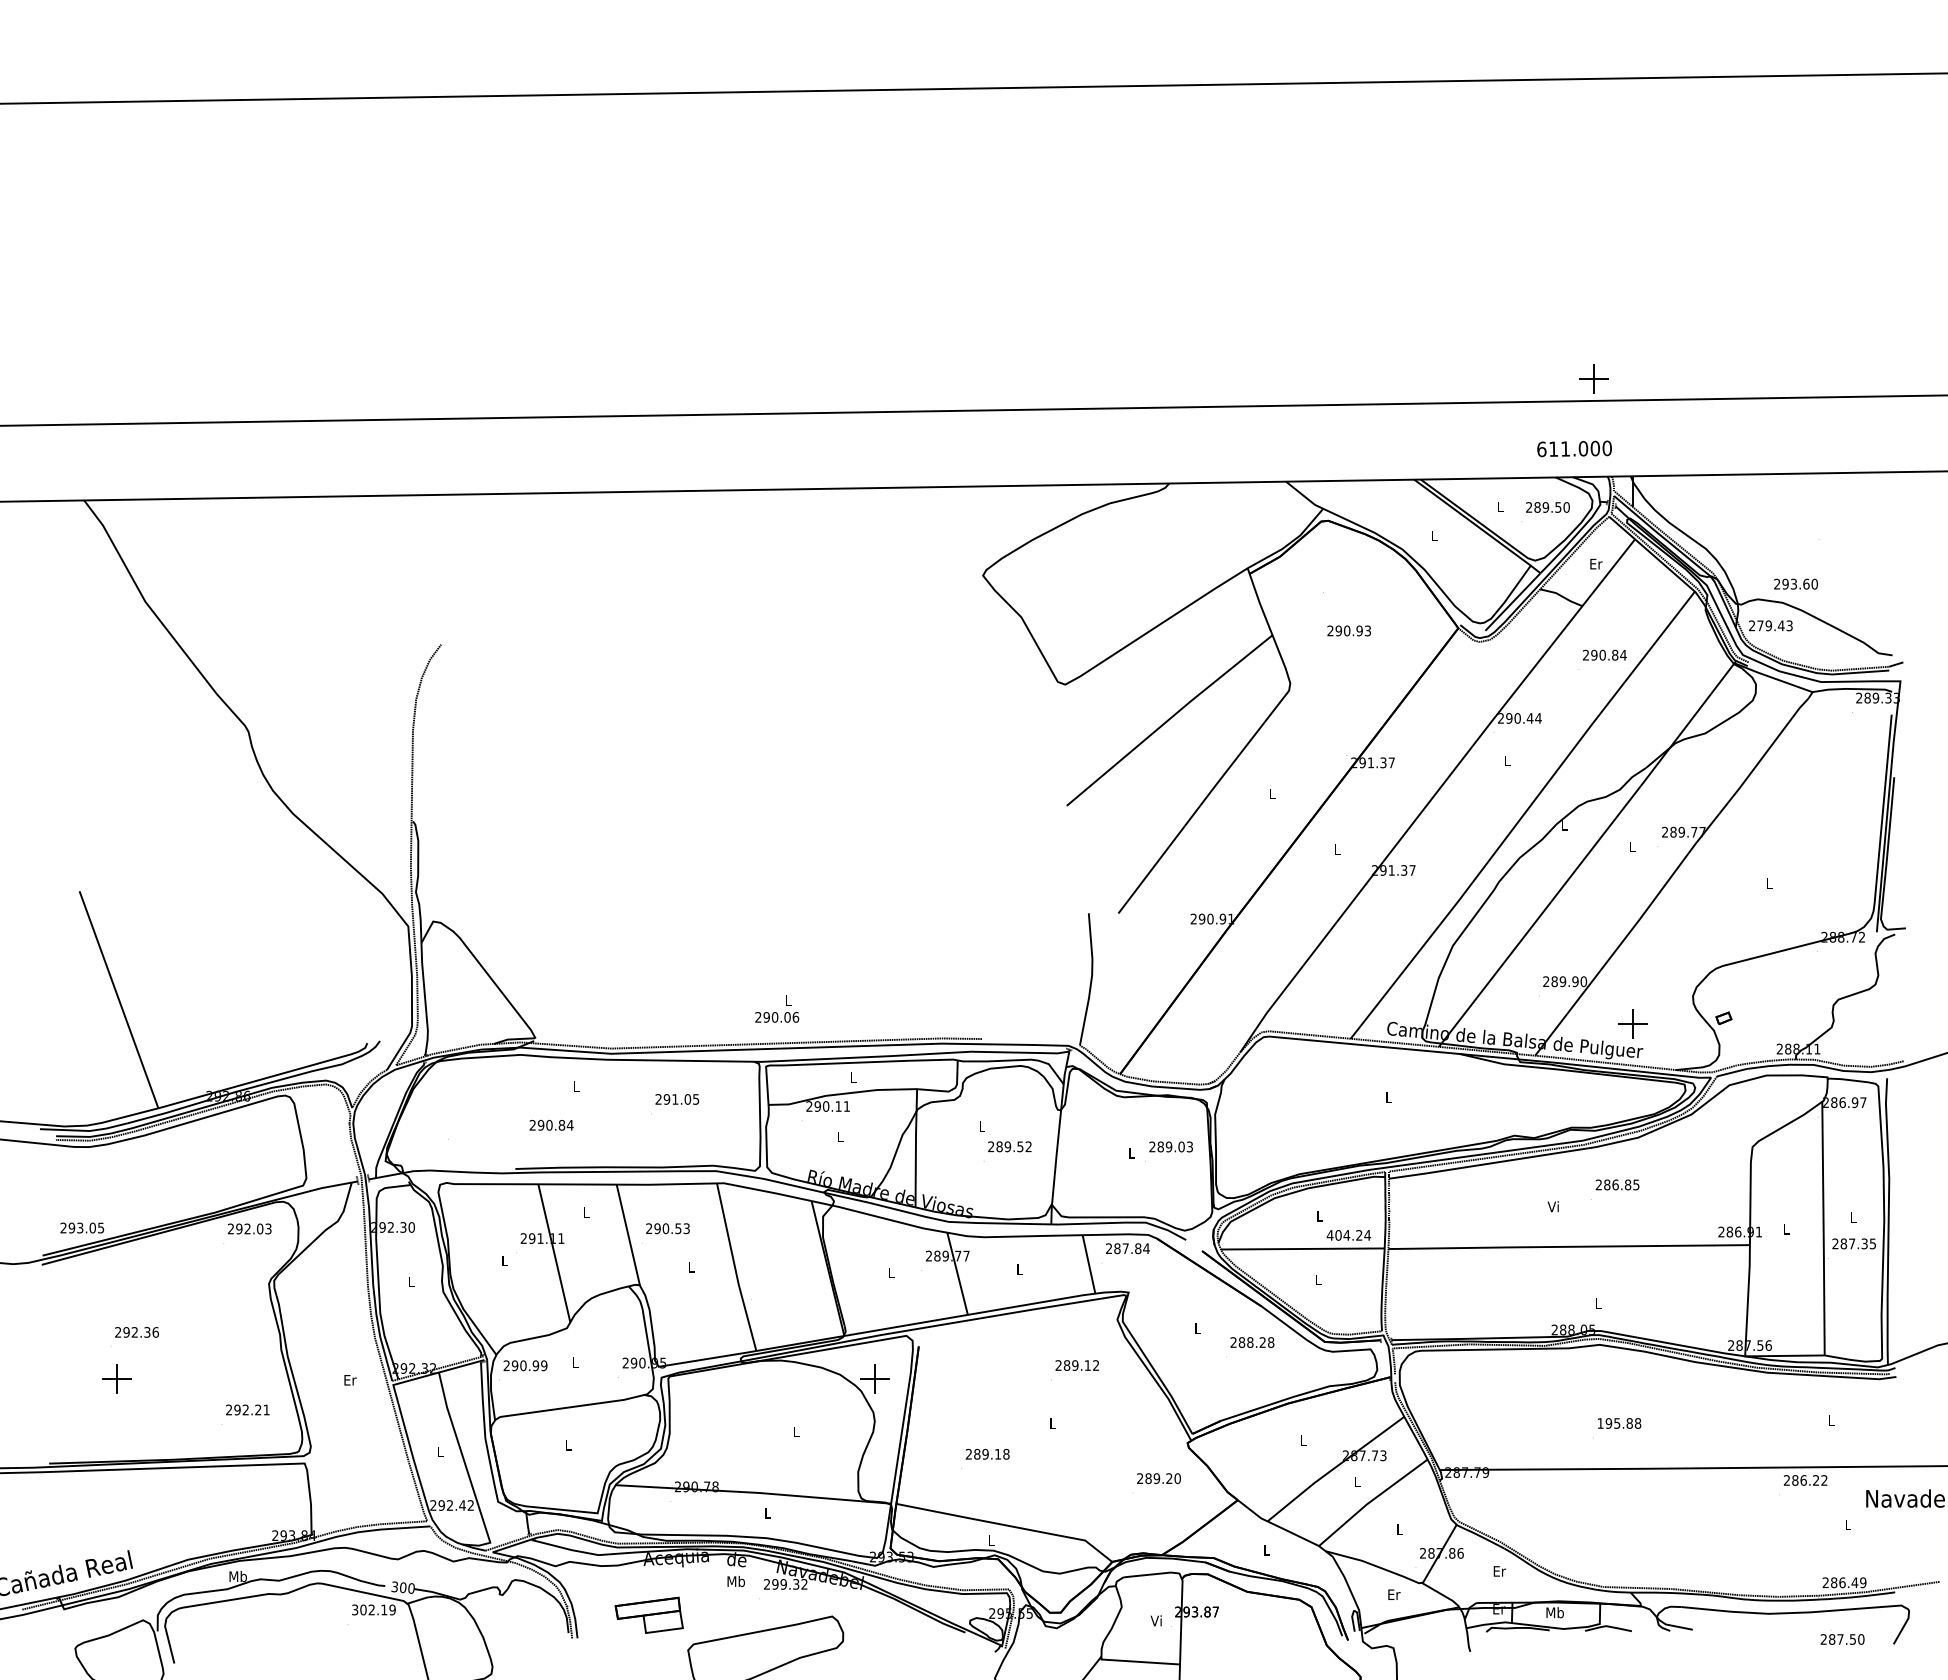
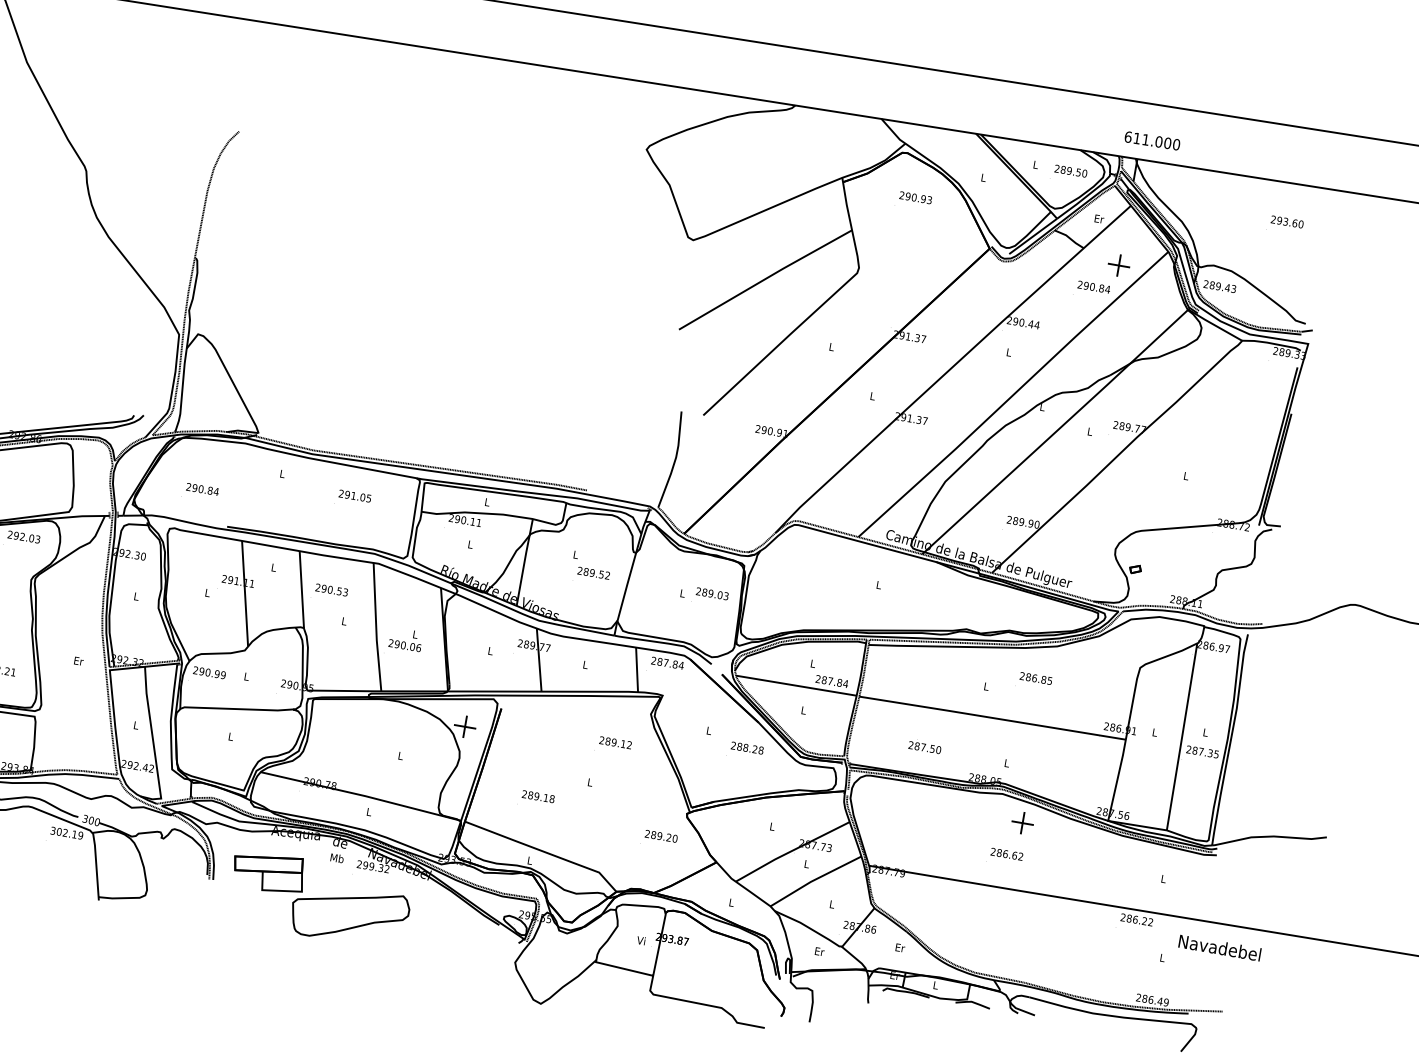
part: (1593, 378) -> (1118, 265), moved
text: (1574, 448) -> (1152, 140), moved
text: (1795, 583) -> (1287, 221), moved
text: (1760, 625) -> (1212, 285), 279.43 -> 289.43
text: (1348, 630) -> (915, 197), moved
text: (777, 1008) -> (406, 639), moved
part: (1632, 1023) -> (1022, 822), moved
text: (551, 1125) -> (202, 489), moved
text: (1552, 1206) -> (985, 686), Vi -> L
text: (1344, 1235) -> (828, 681), 404.24 -> 287.84
text: (1619, 1423) -> (1007, 854), 195.88 -> 286.62
text: (1554, 1612) -> (935, 985), Mb -> L
part: (649, 1615) -> (269, 872), size x1.43
text: (1842, 1637) -> (925, 746), moved

